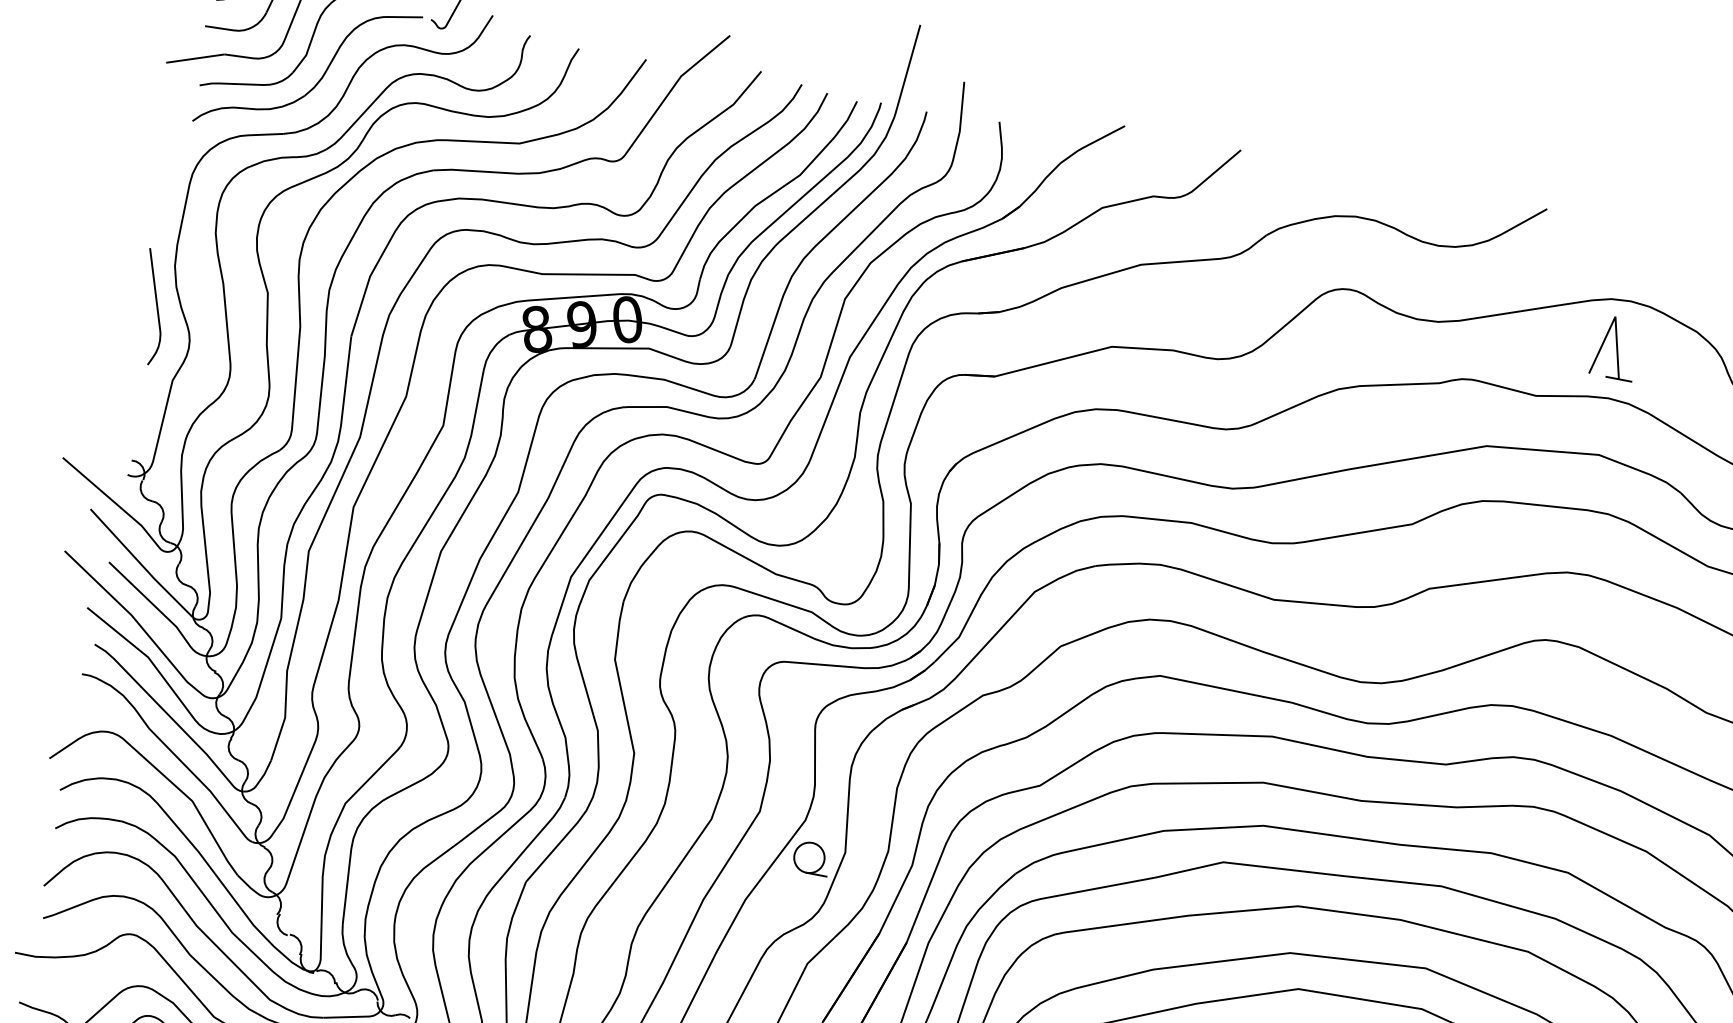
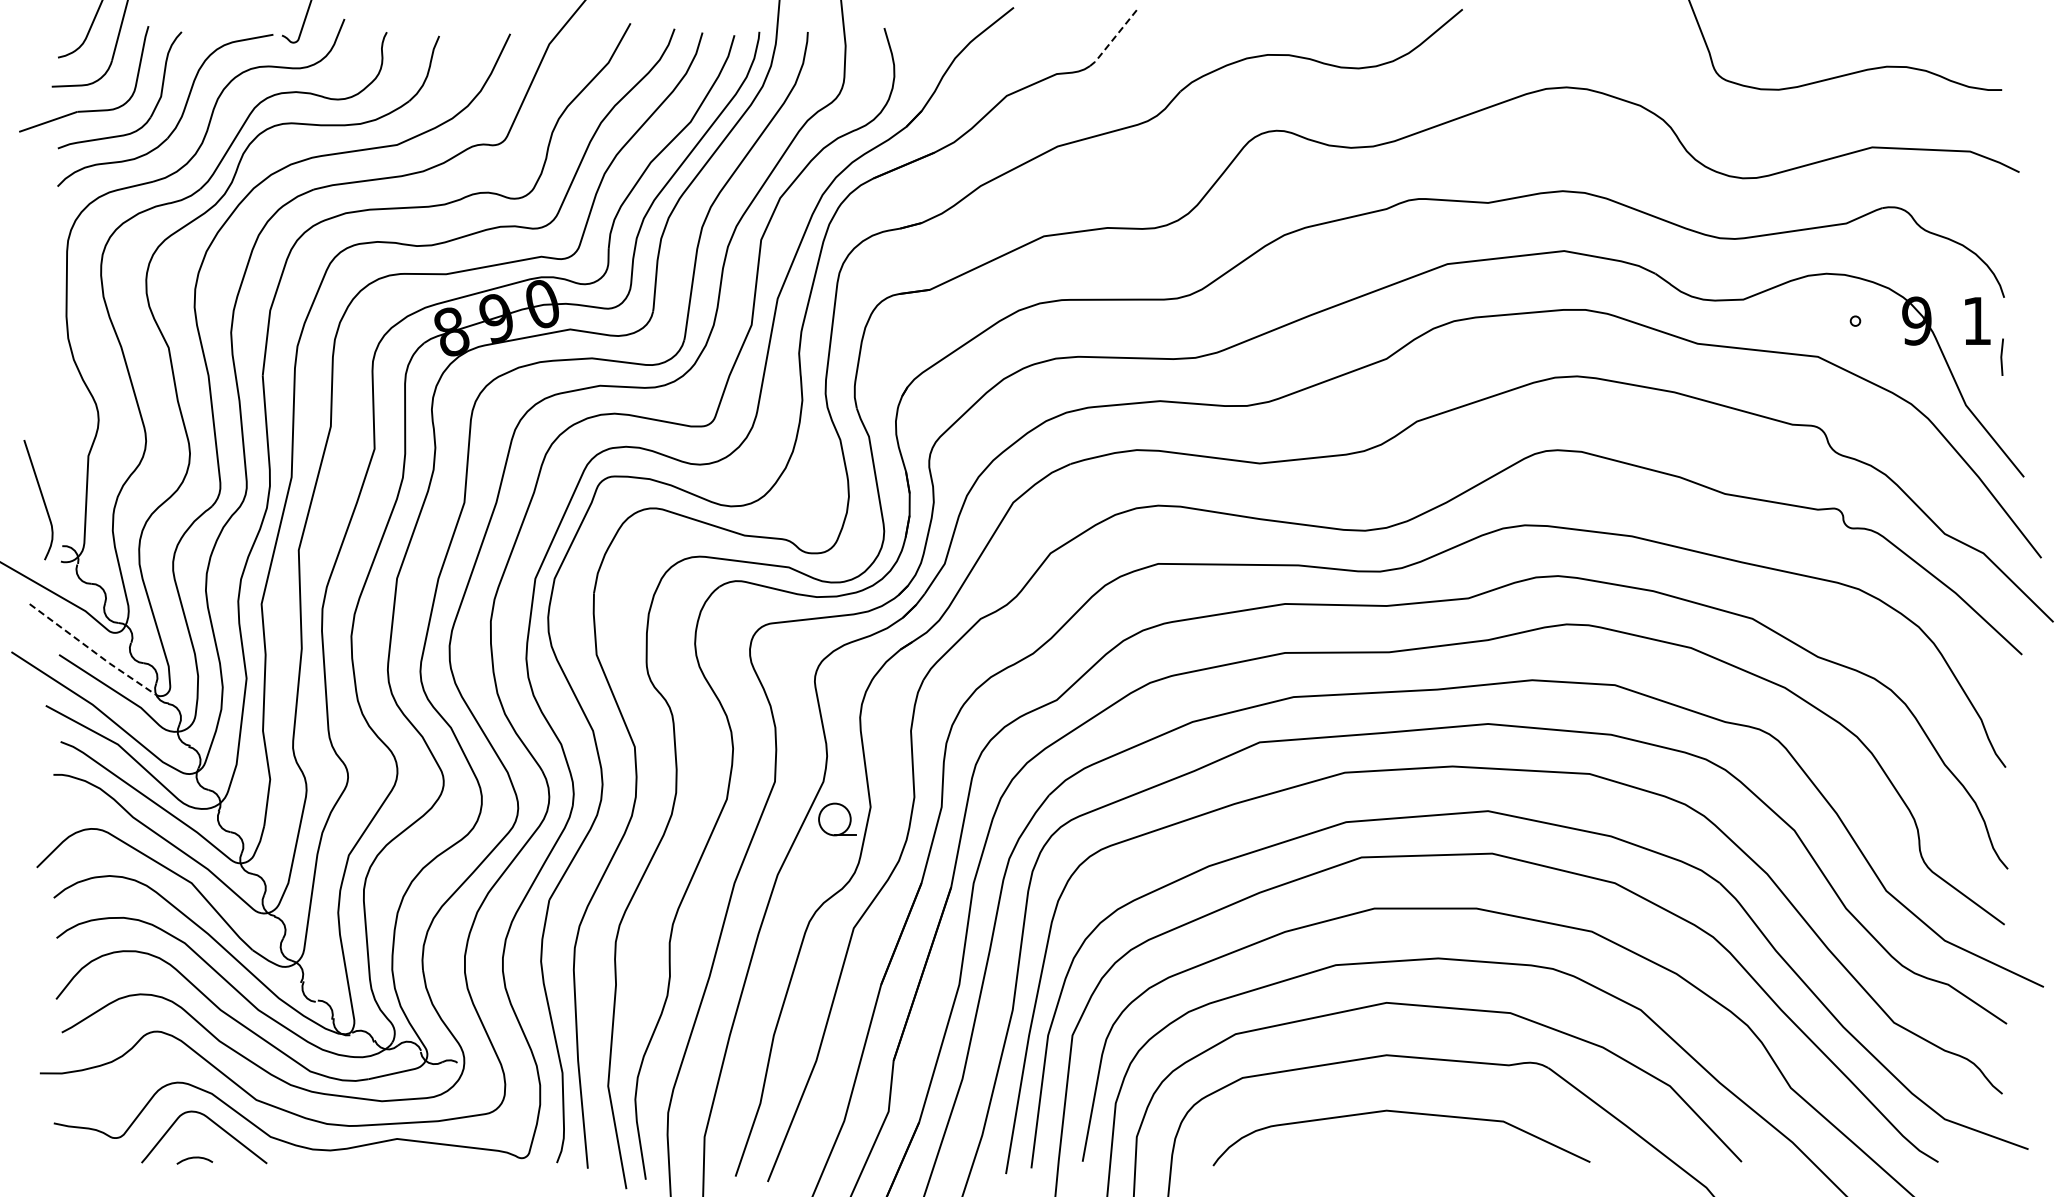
line: (1213, 173) -> (1113, 38), solid -> dashed
curve: (156, 308) -> (42, 500), moved
part: (1615, 348) -> (1560, 138), removed
line: (141, 564) -> (92, 650), solid -> dashed

